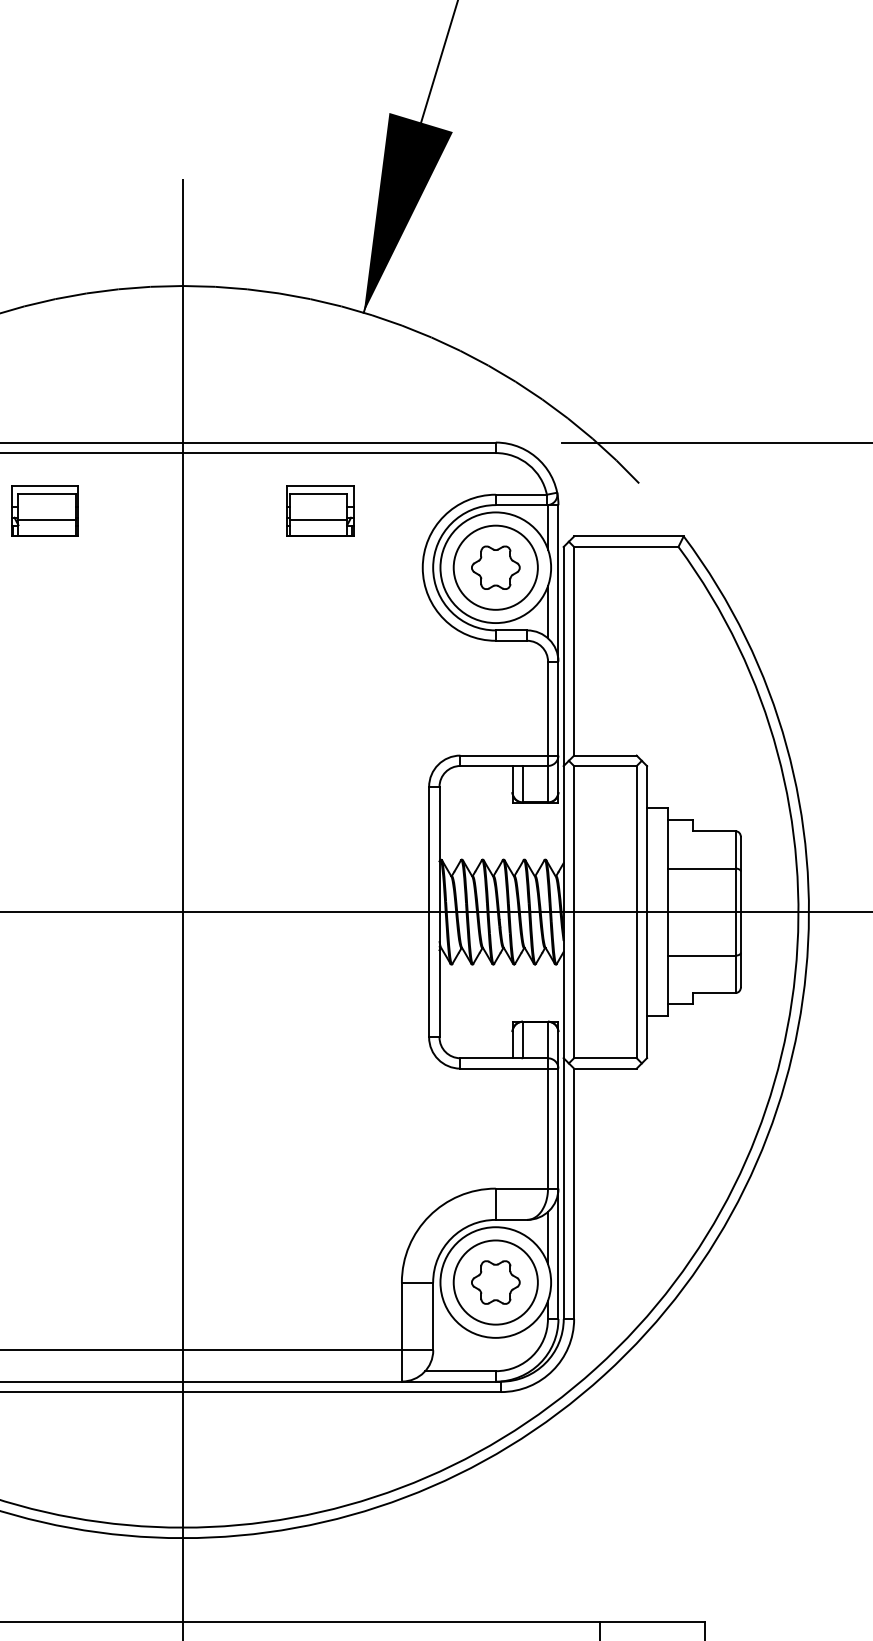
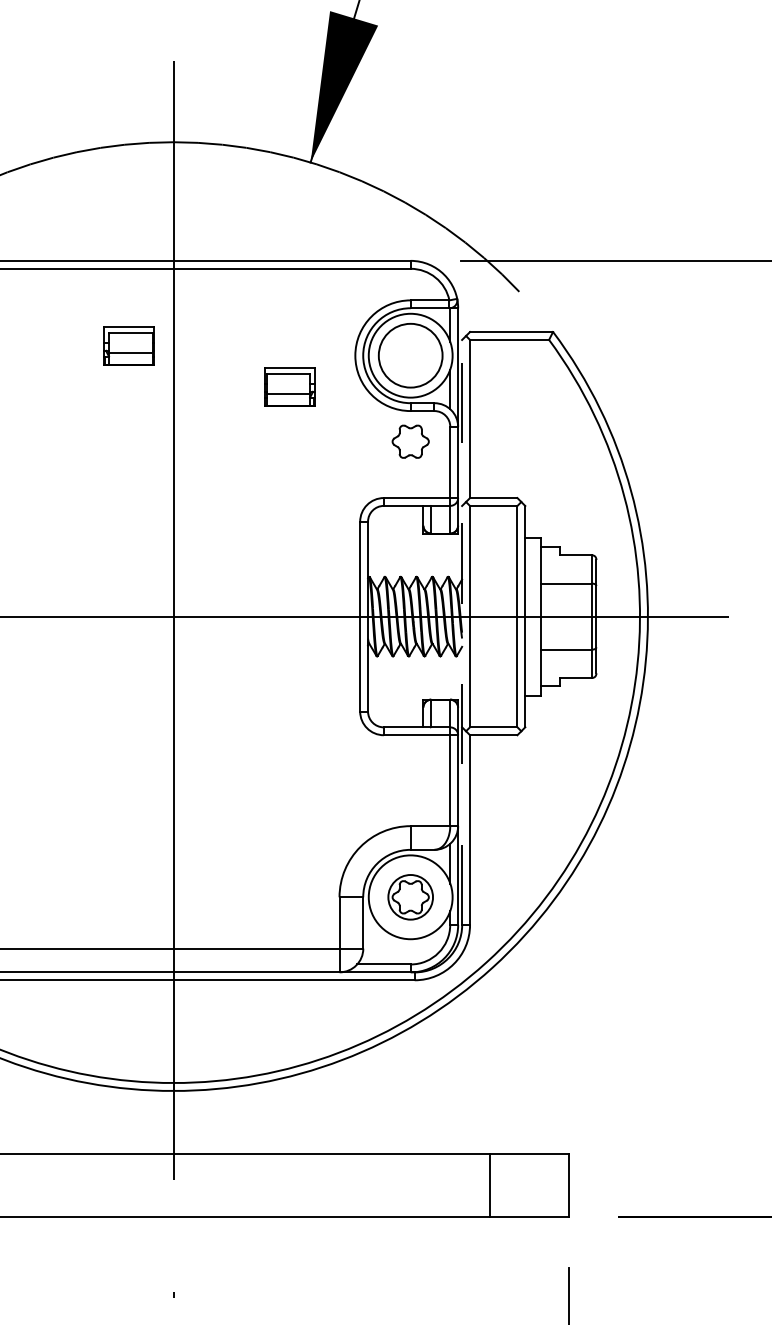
part: (44, 510) -> (128, 345), moved
part: (320, 510) -> (289, 386), moved
part: (495, 567) -> (410, 441), moved
line: (564, 931) -> (462, 631), solid -> dashed
circle: (495, 1282) -> (410, 897), size x0.7

